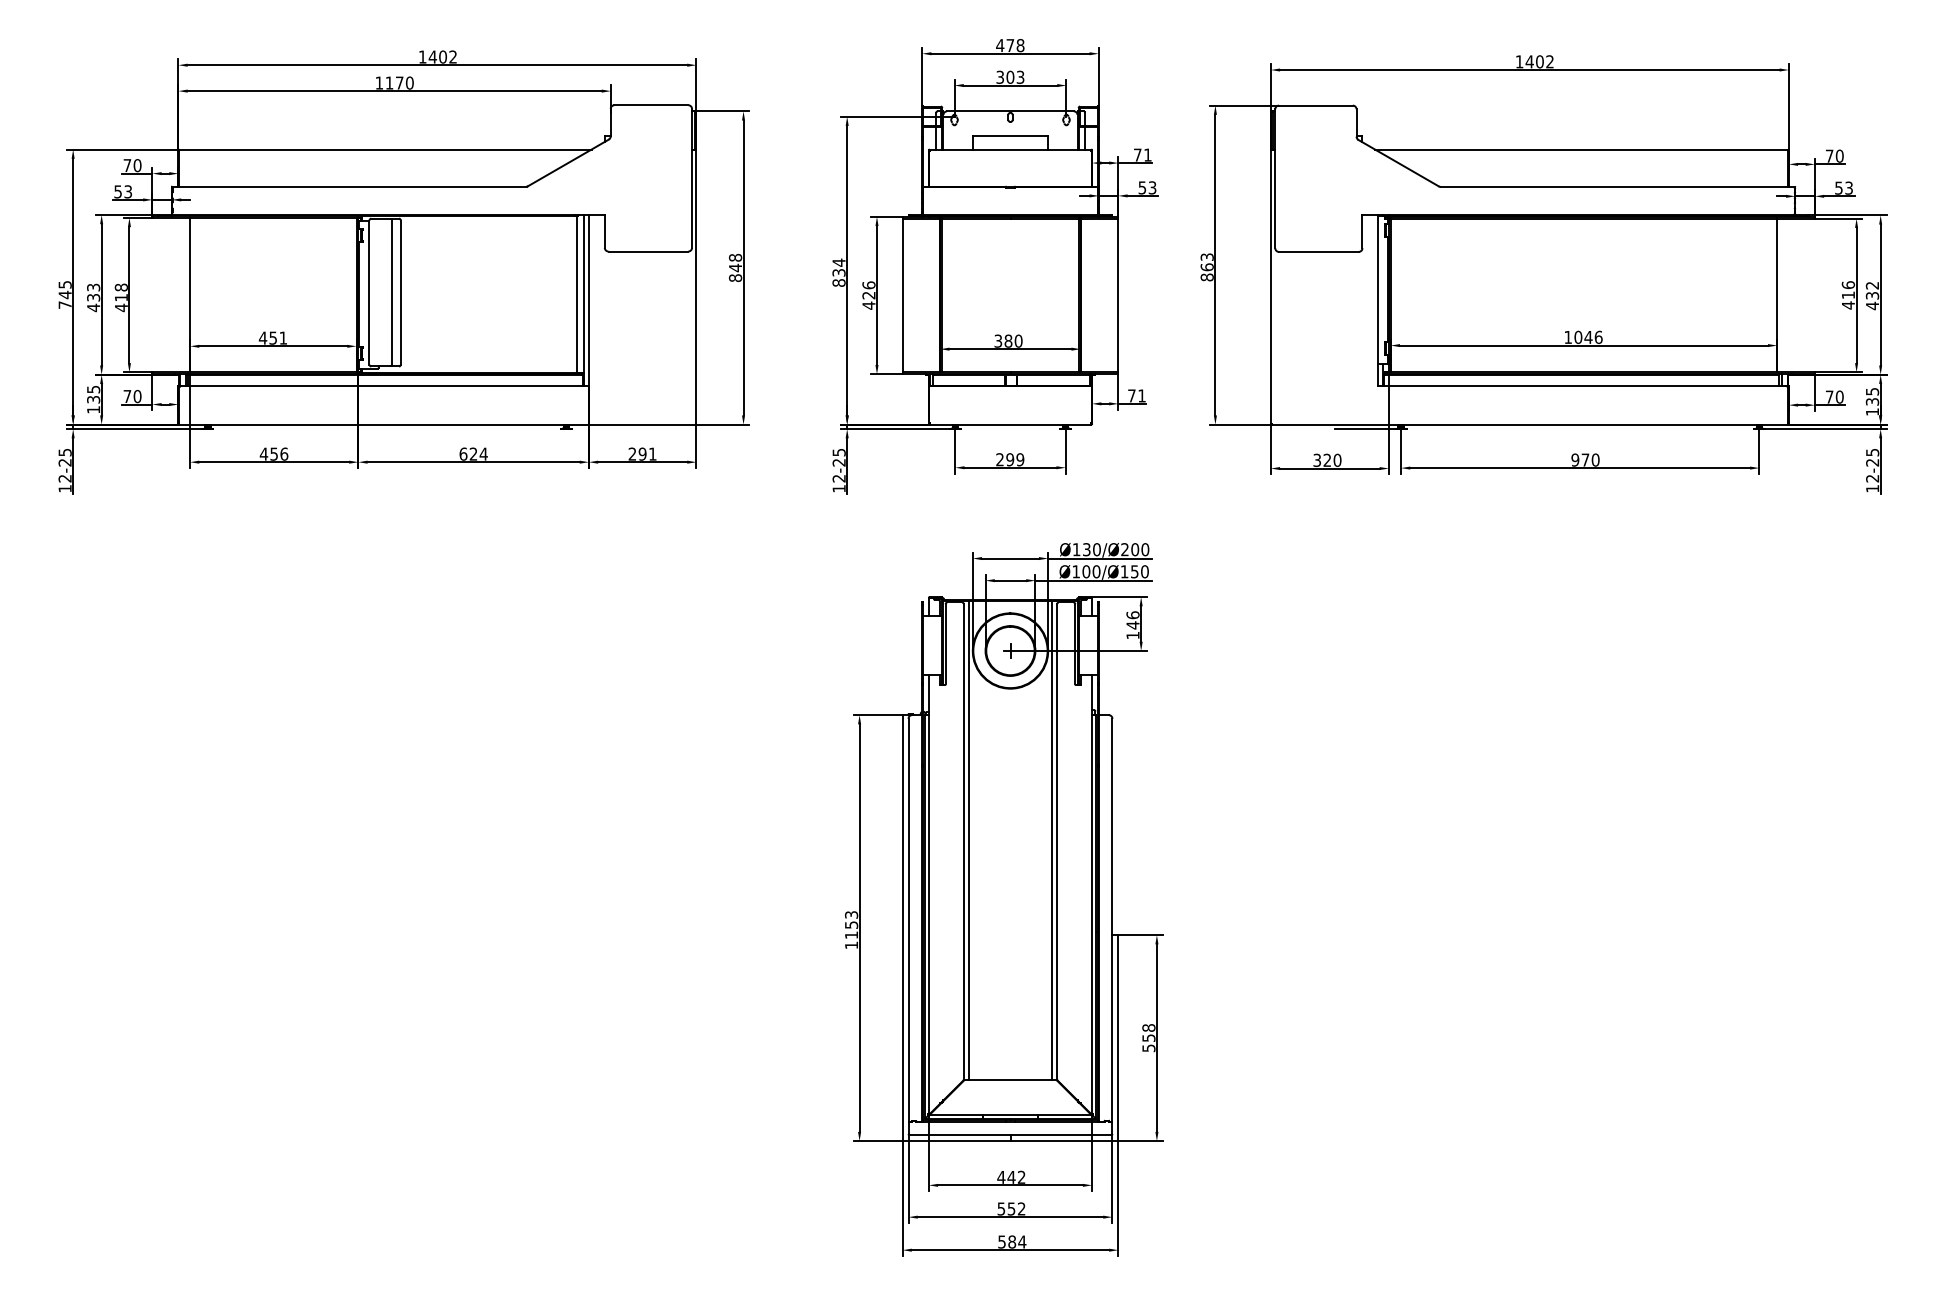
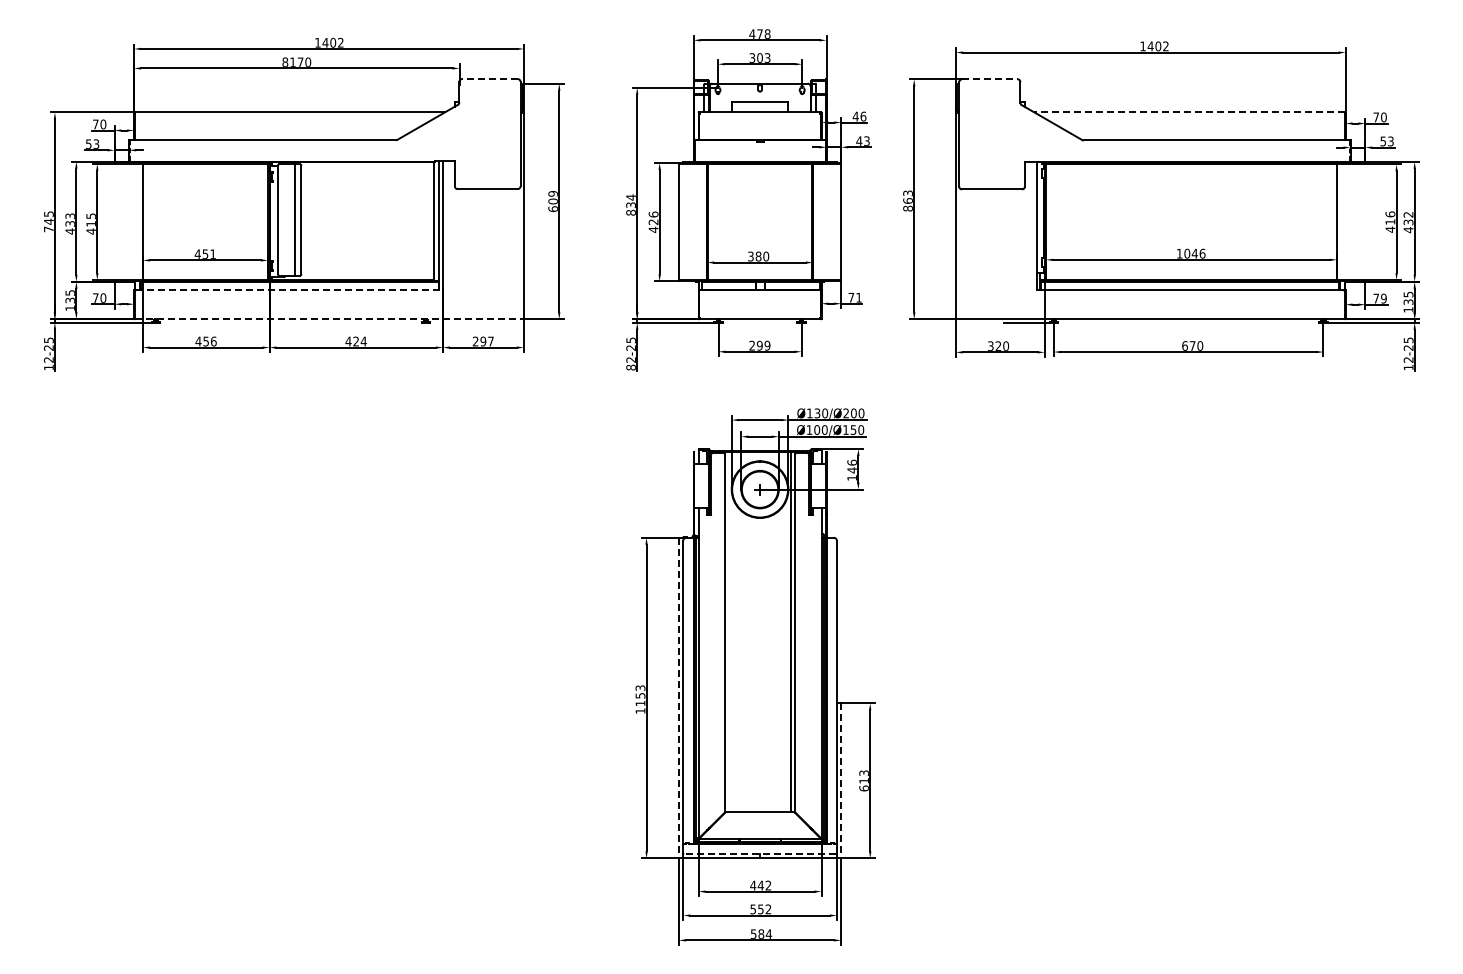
text: (379, 81) -> (285, 61), 1170 -> 8170
line: (650, 105) -> (489, 79), solid -> dashed
line: (1315, 105) -> (989, 79), solid -> dashed
line: (1581, 149) -> (1189, 112), solid -> dashed
text: (1142, 154) -> (859, 116), 71 -> 46
text: (1142, 186) -> (859, 140), 53 -> 43
text: (734, 267) -> (552, 201), 848 -> 609
text: (120, 287) -> (90, 216), 418 -> 415
line: (386, 386) -> (290, 290), solid -> dashed
text: (1839, 396) -> (1383, 298), 70 -> 79
line: (438, 424) -> (329, 319), solid -> dashed
text: (463, 454) -> (348, 341), 624 -> 424
text: (652, 454) -> (490, 341), 291 -> 297
text: (1574, 459) -> (1184, 345), 970 -> 670
text: (838, 488) -> (630, 367), 12-25 -> 82-25
line: (969, 840) -> (729, 632), removed
line: (902, 928) -> (678, 698), solid -> dashed
text: (1147, 1037) -> (863, 780), 558 -> 613
line: (1118, 1038) -> (841, 781), solid -> dashed
line: (1011, 1134) -> (760, 853), solid -> dashed

